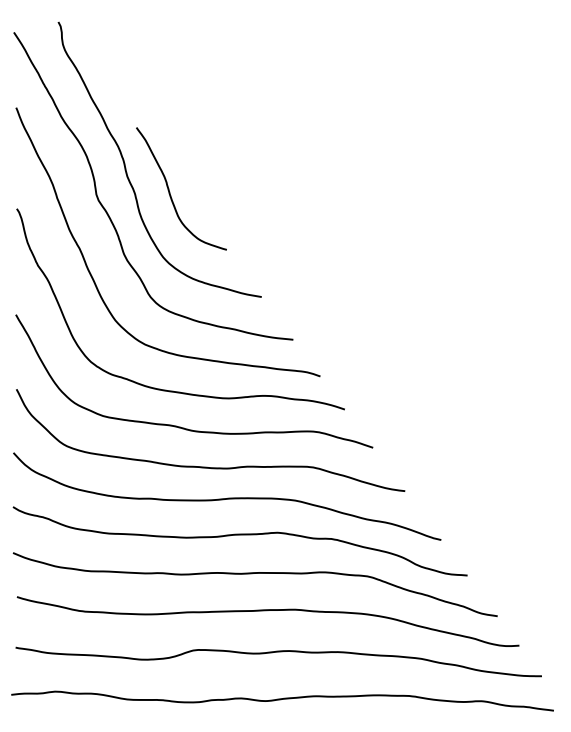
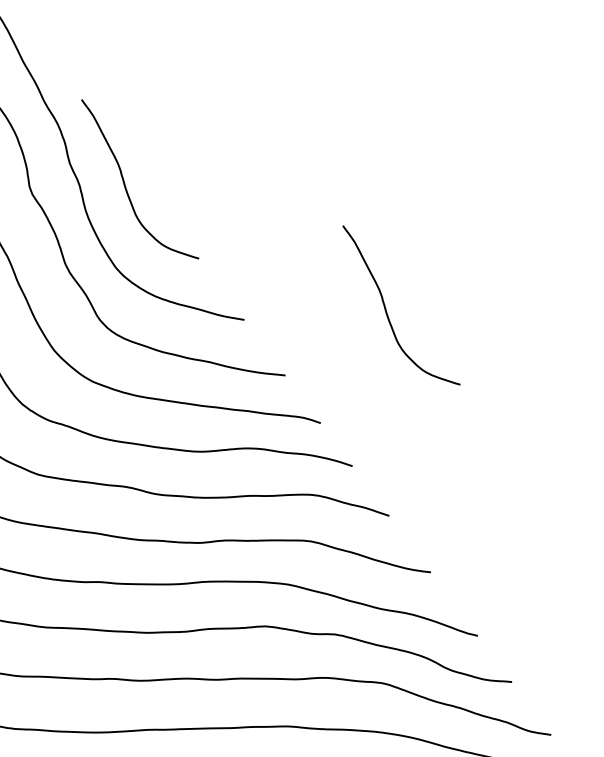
curve: (371, 289) -> (387, 310), added

